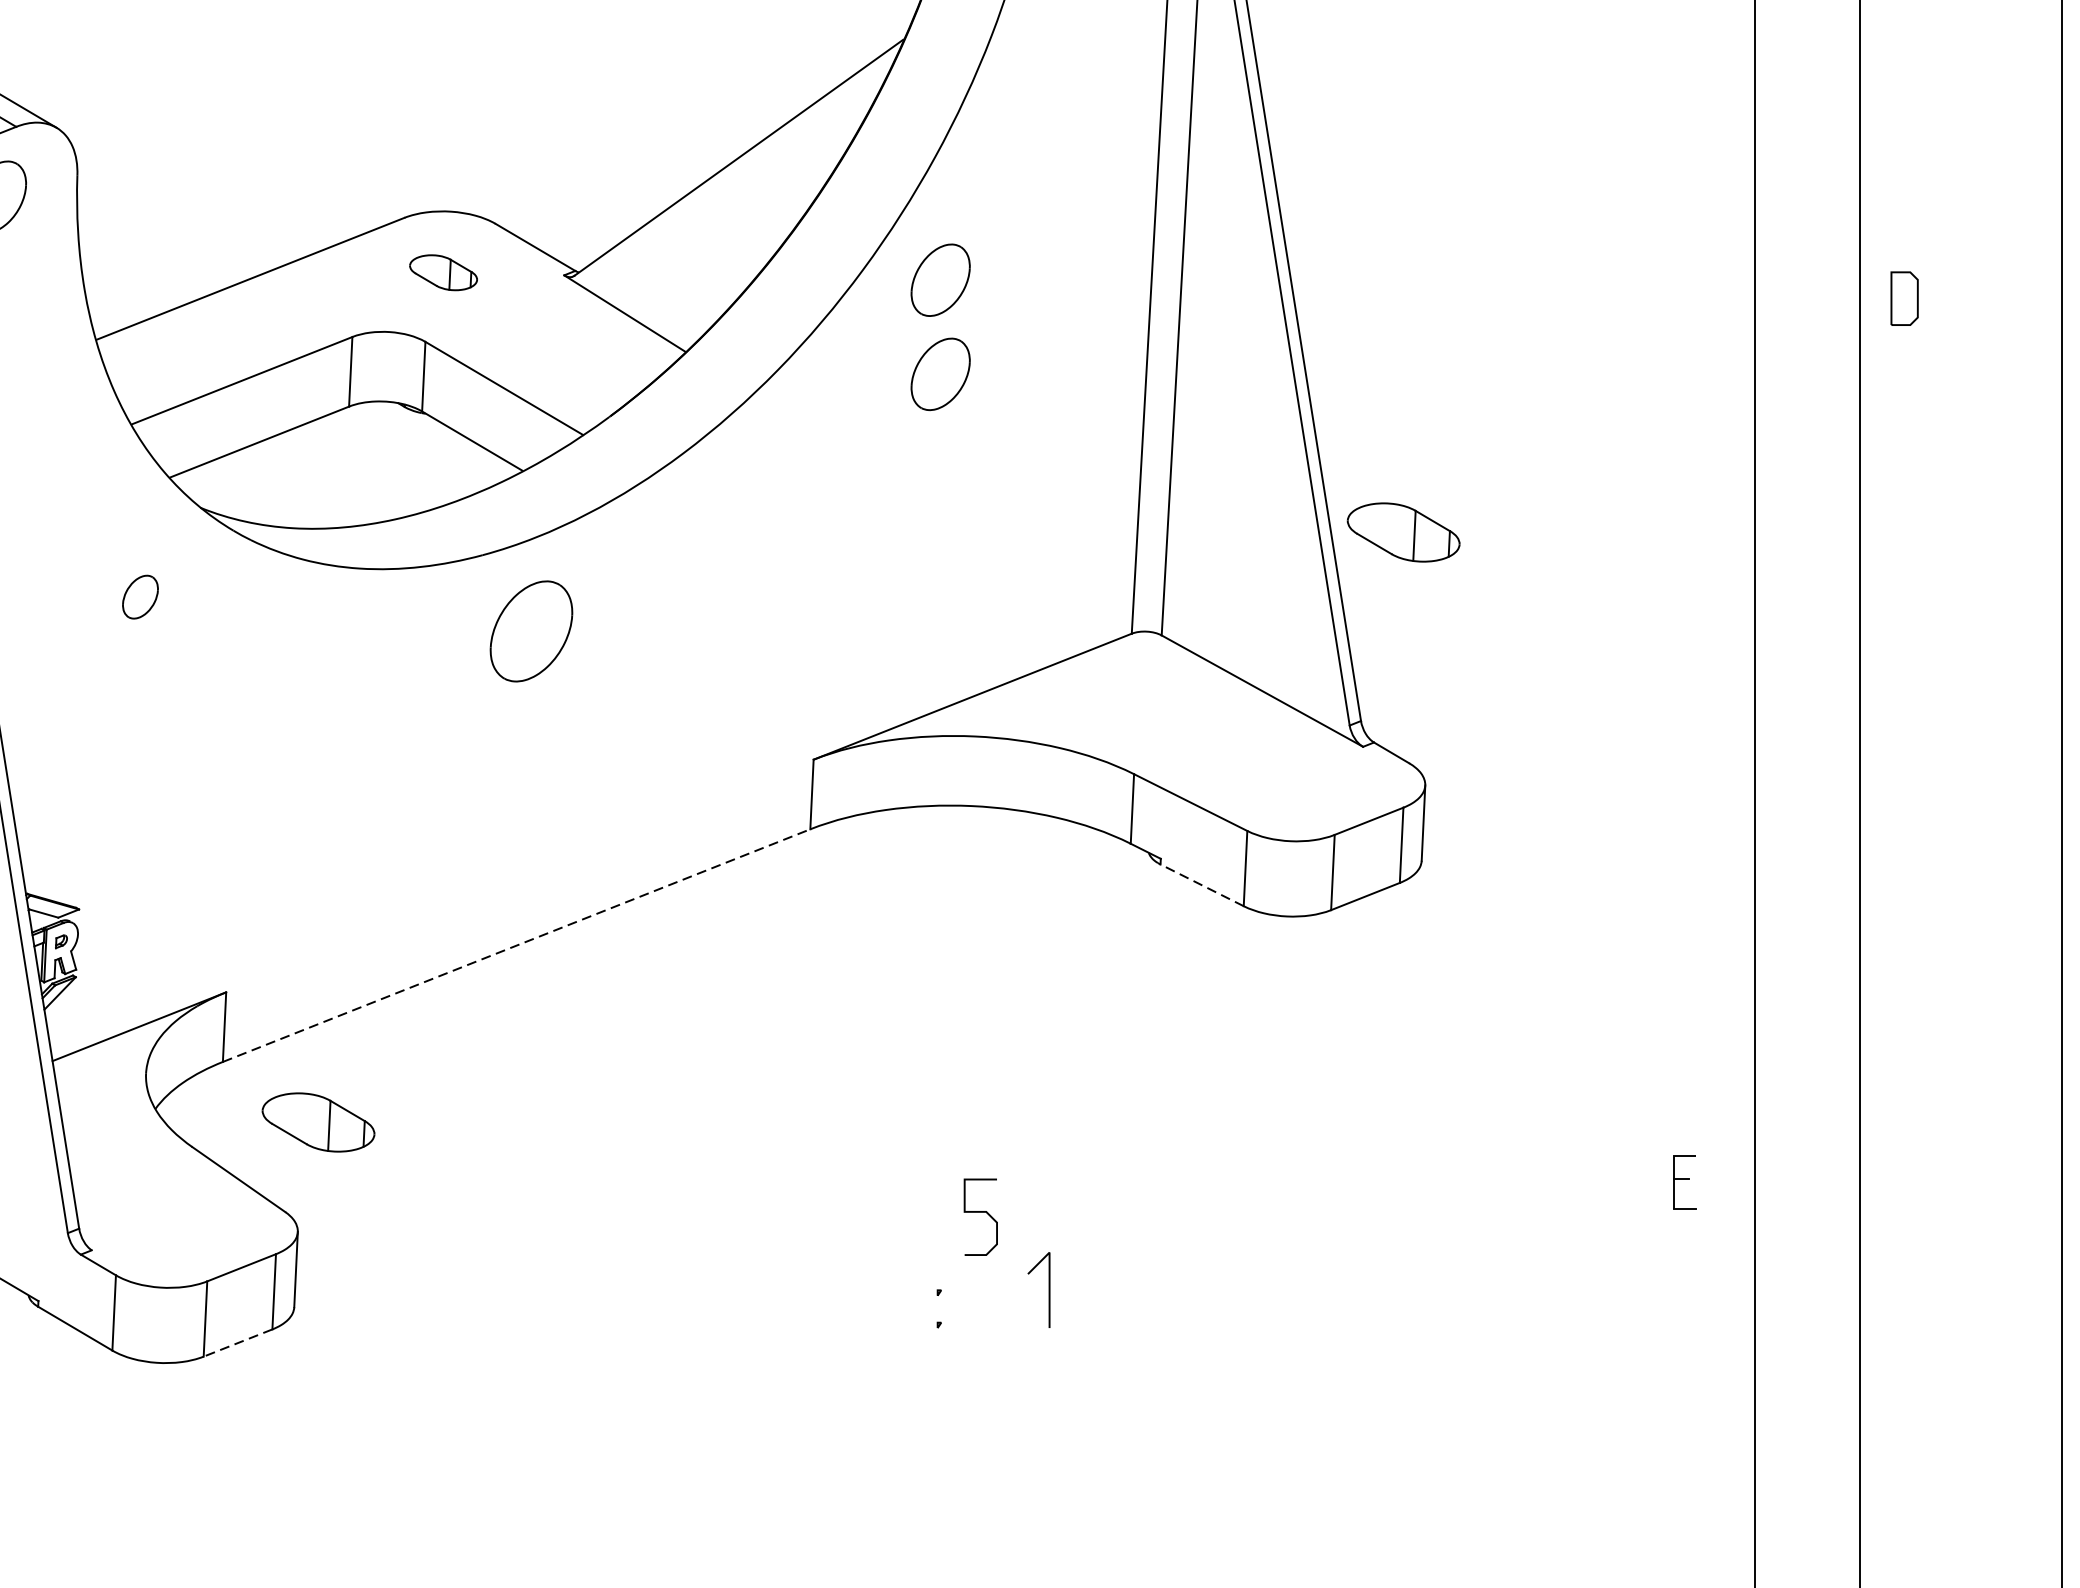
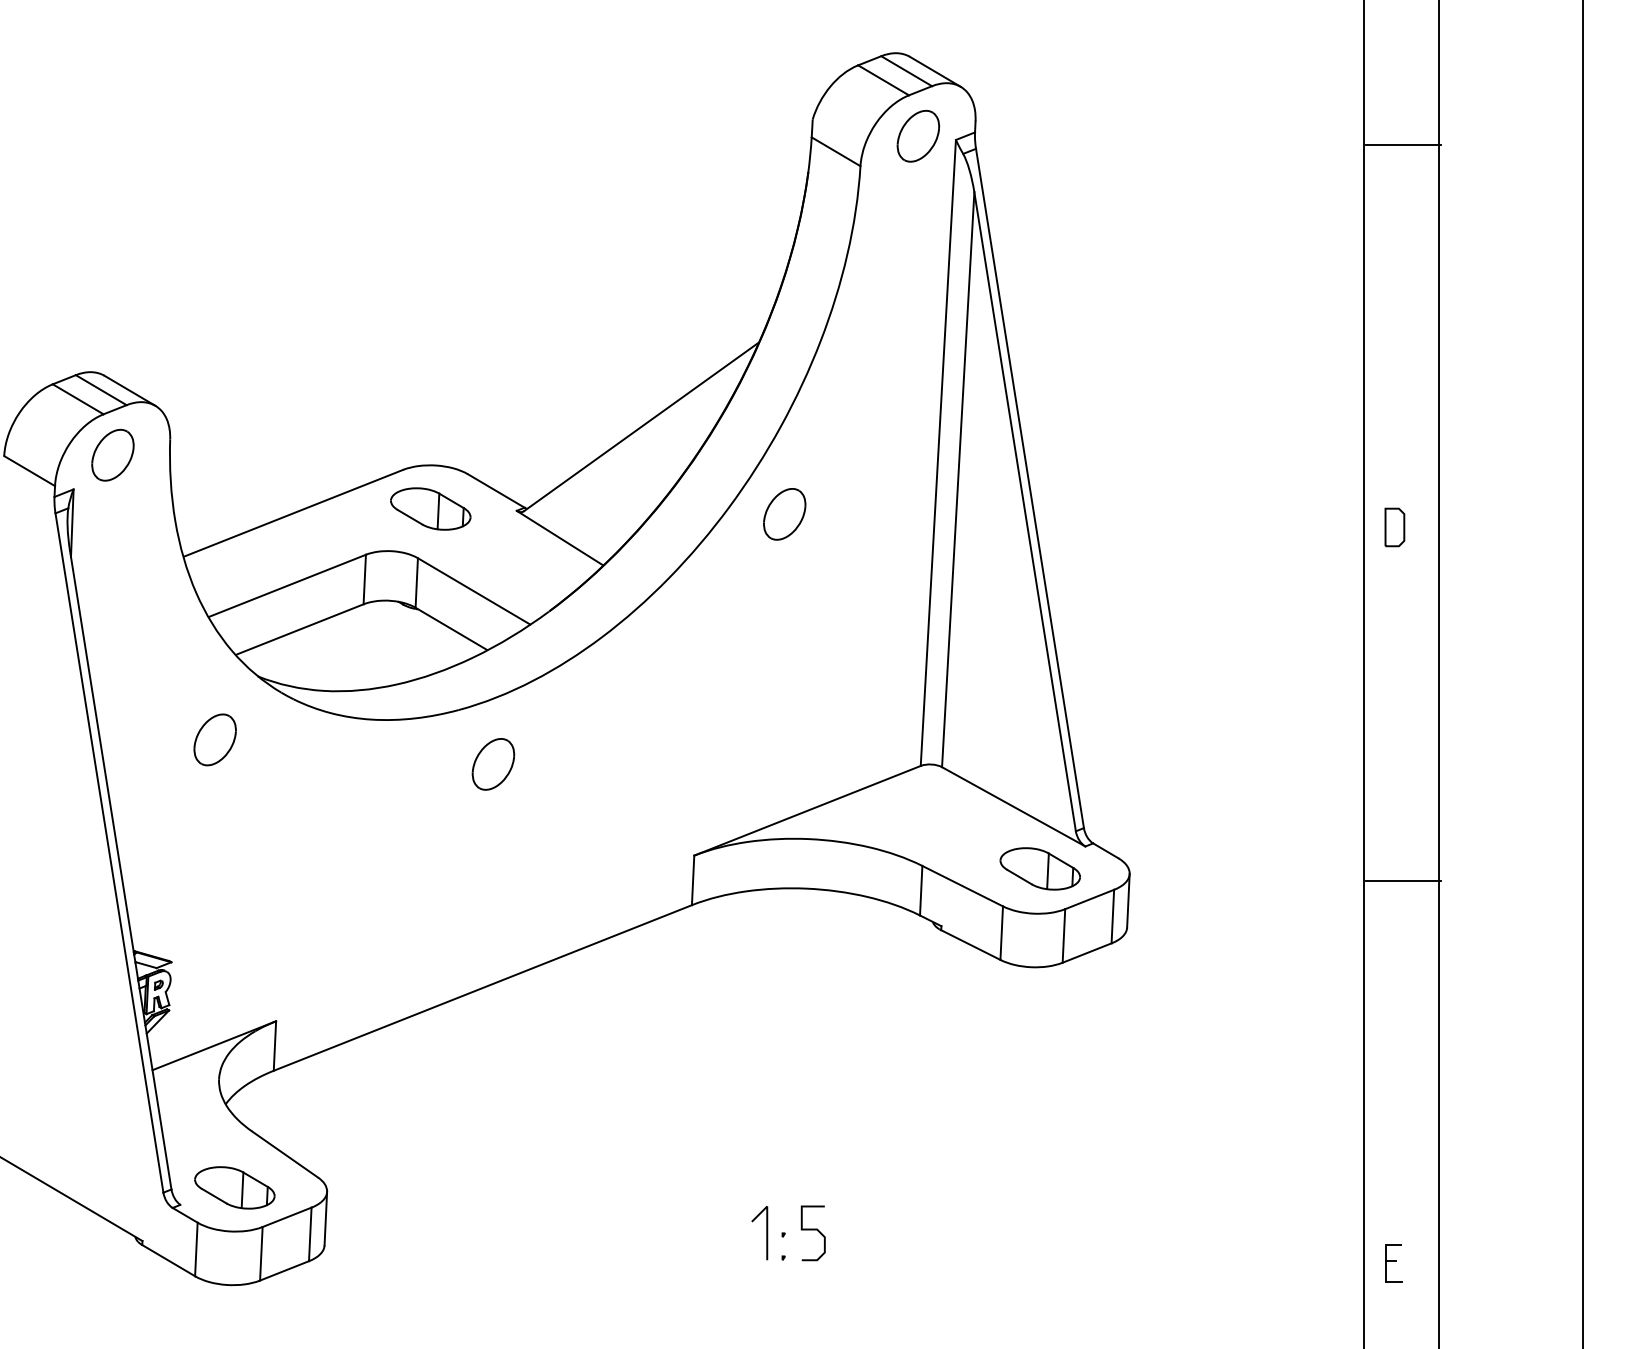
part: (443, 272) -> (430, 508), size x1.67
part: (1904, 298) -> (1394, 527), moved
part: (940, 374) -> (784, 581), removed
part: (1402, 531) -> (1039, 868), moved
part: (139, 596) -> (214, 739), size x1.67
part: (531, 631) -> (493, 764), size x0.71
line: (1809, 796) -> (1403, 881), added
line: (1201, 884) -> (970, 944), dashed -> solid
line: (516, 944) -> (482, 987), dashed -> solid
part: (318, 1121) -> (234, 1187), moved
part: (1684, 1182) -> (1393, 1263), moved
curve: (979, 1213) -> (812, 1230), moved
line: (1048, 1290) -> (766, 1233), moved
line: (237, 1343) -> (284, 1271), dashed -> solid

